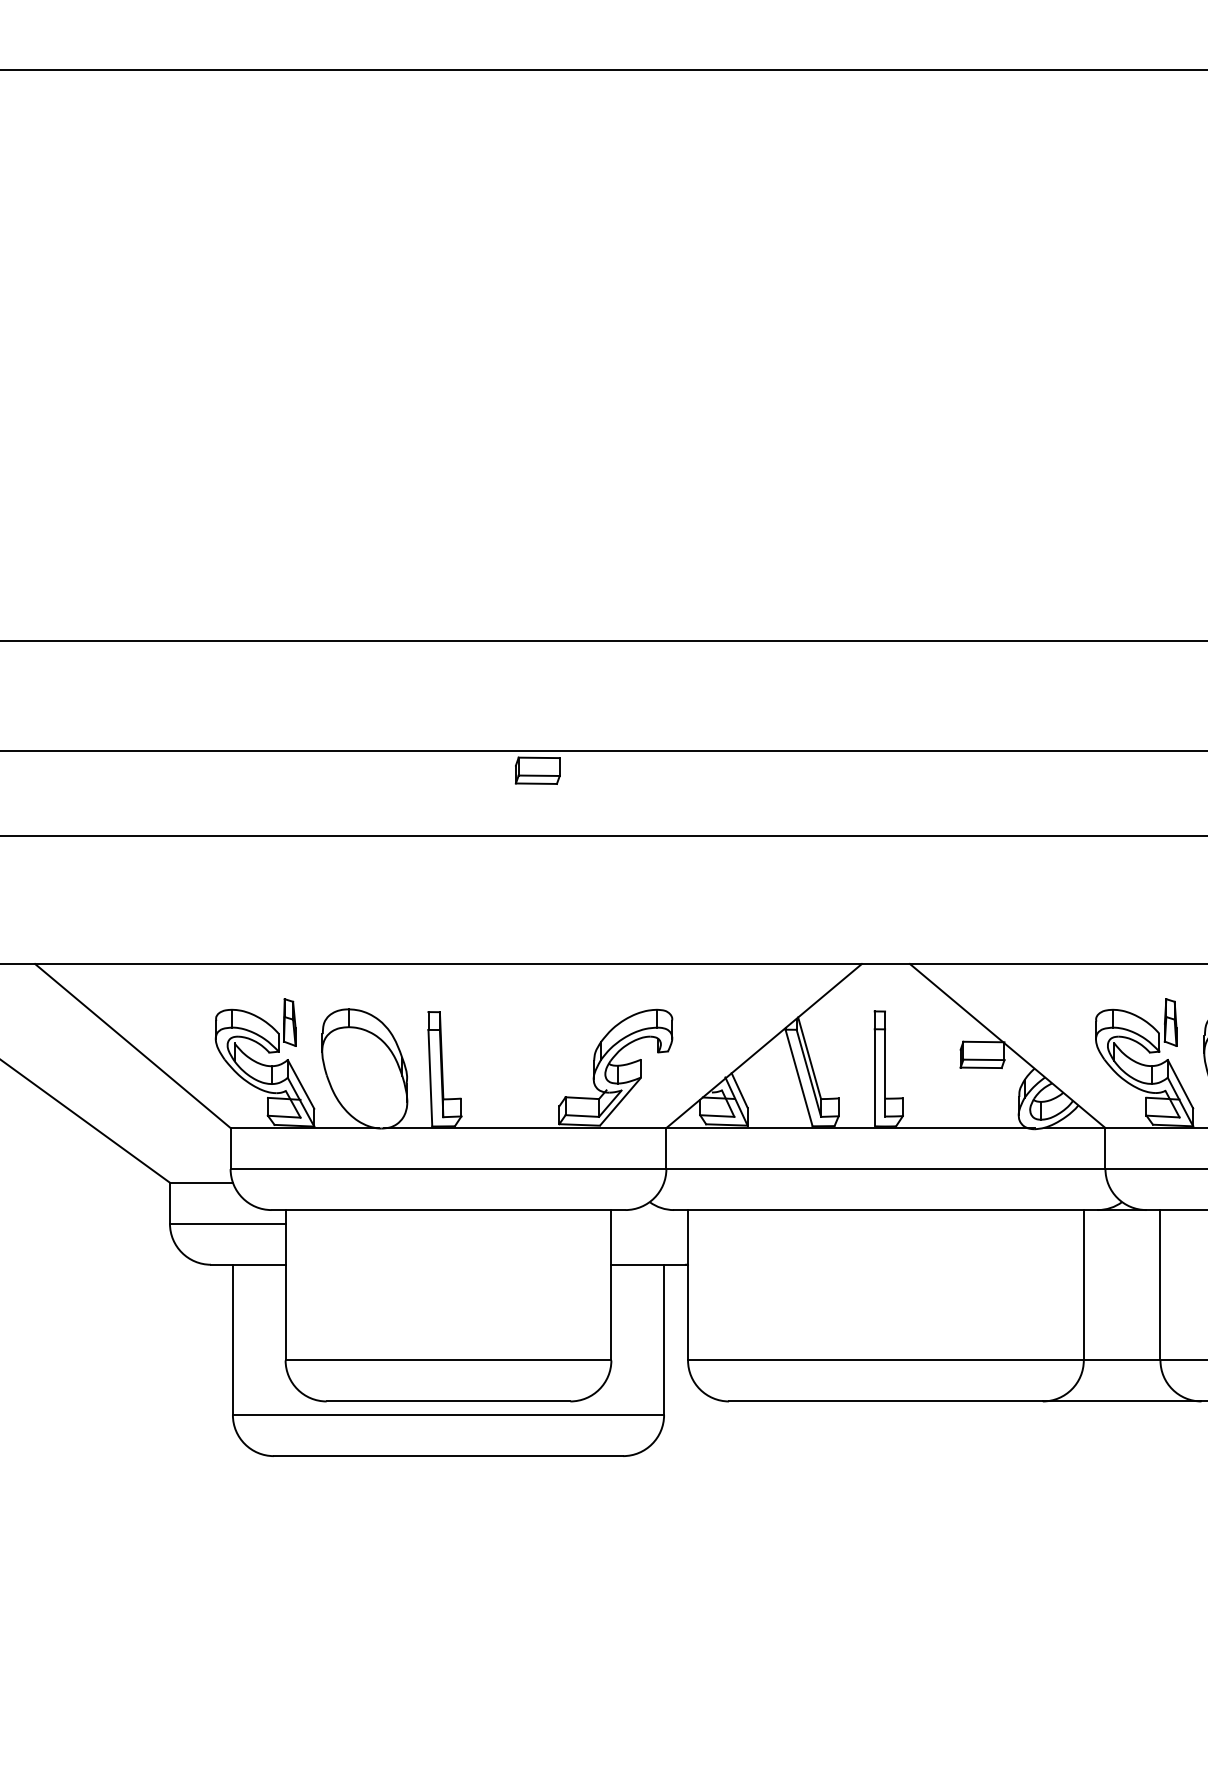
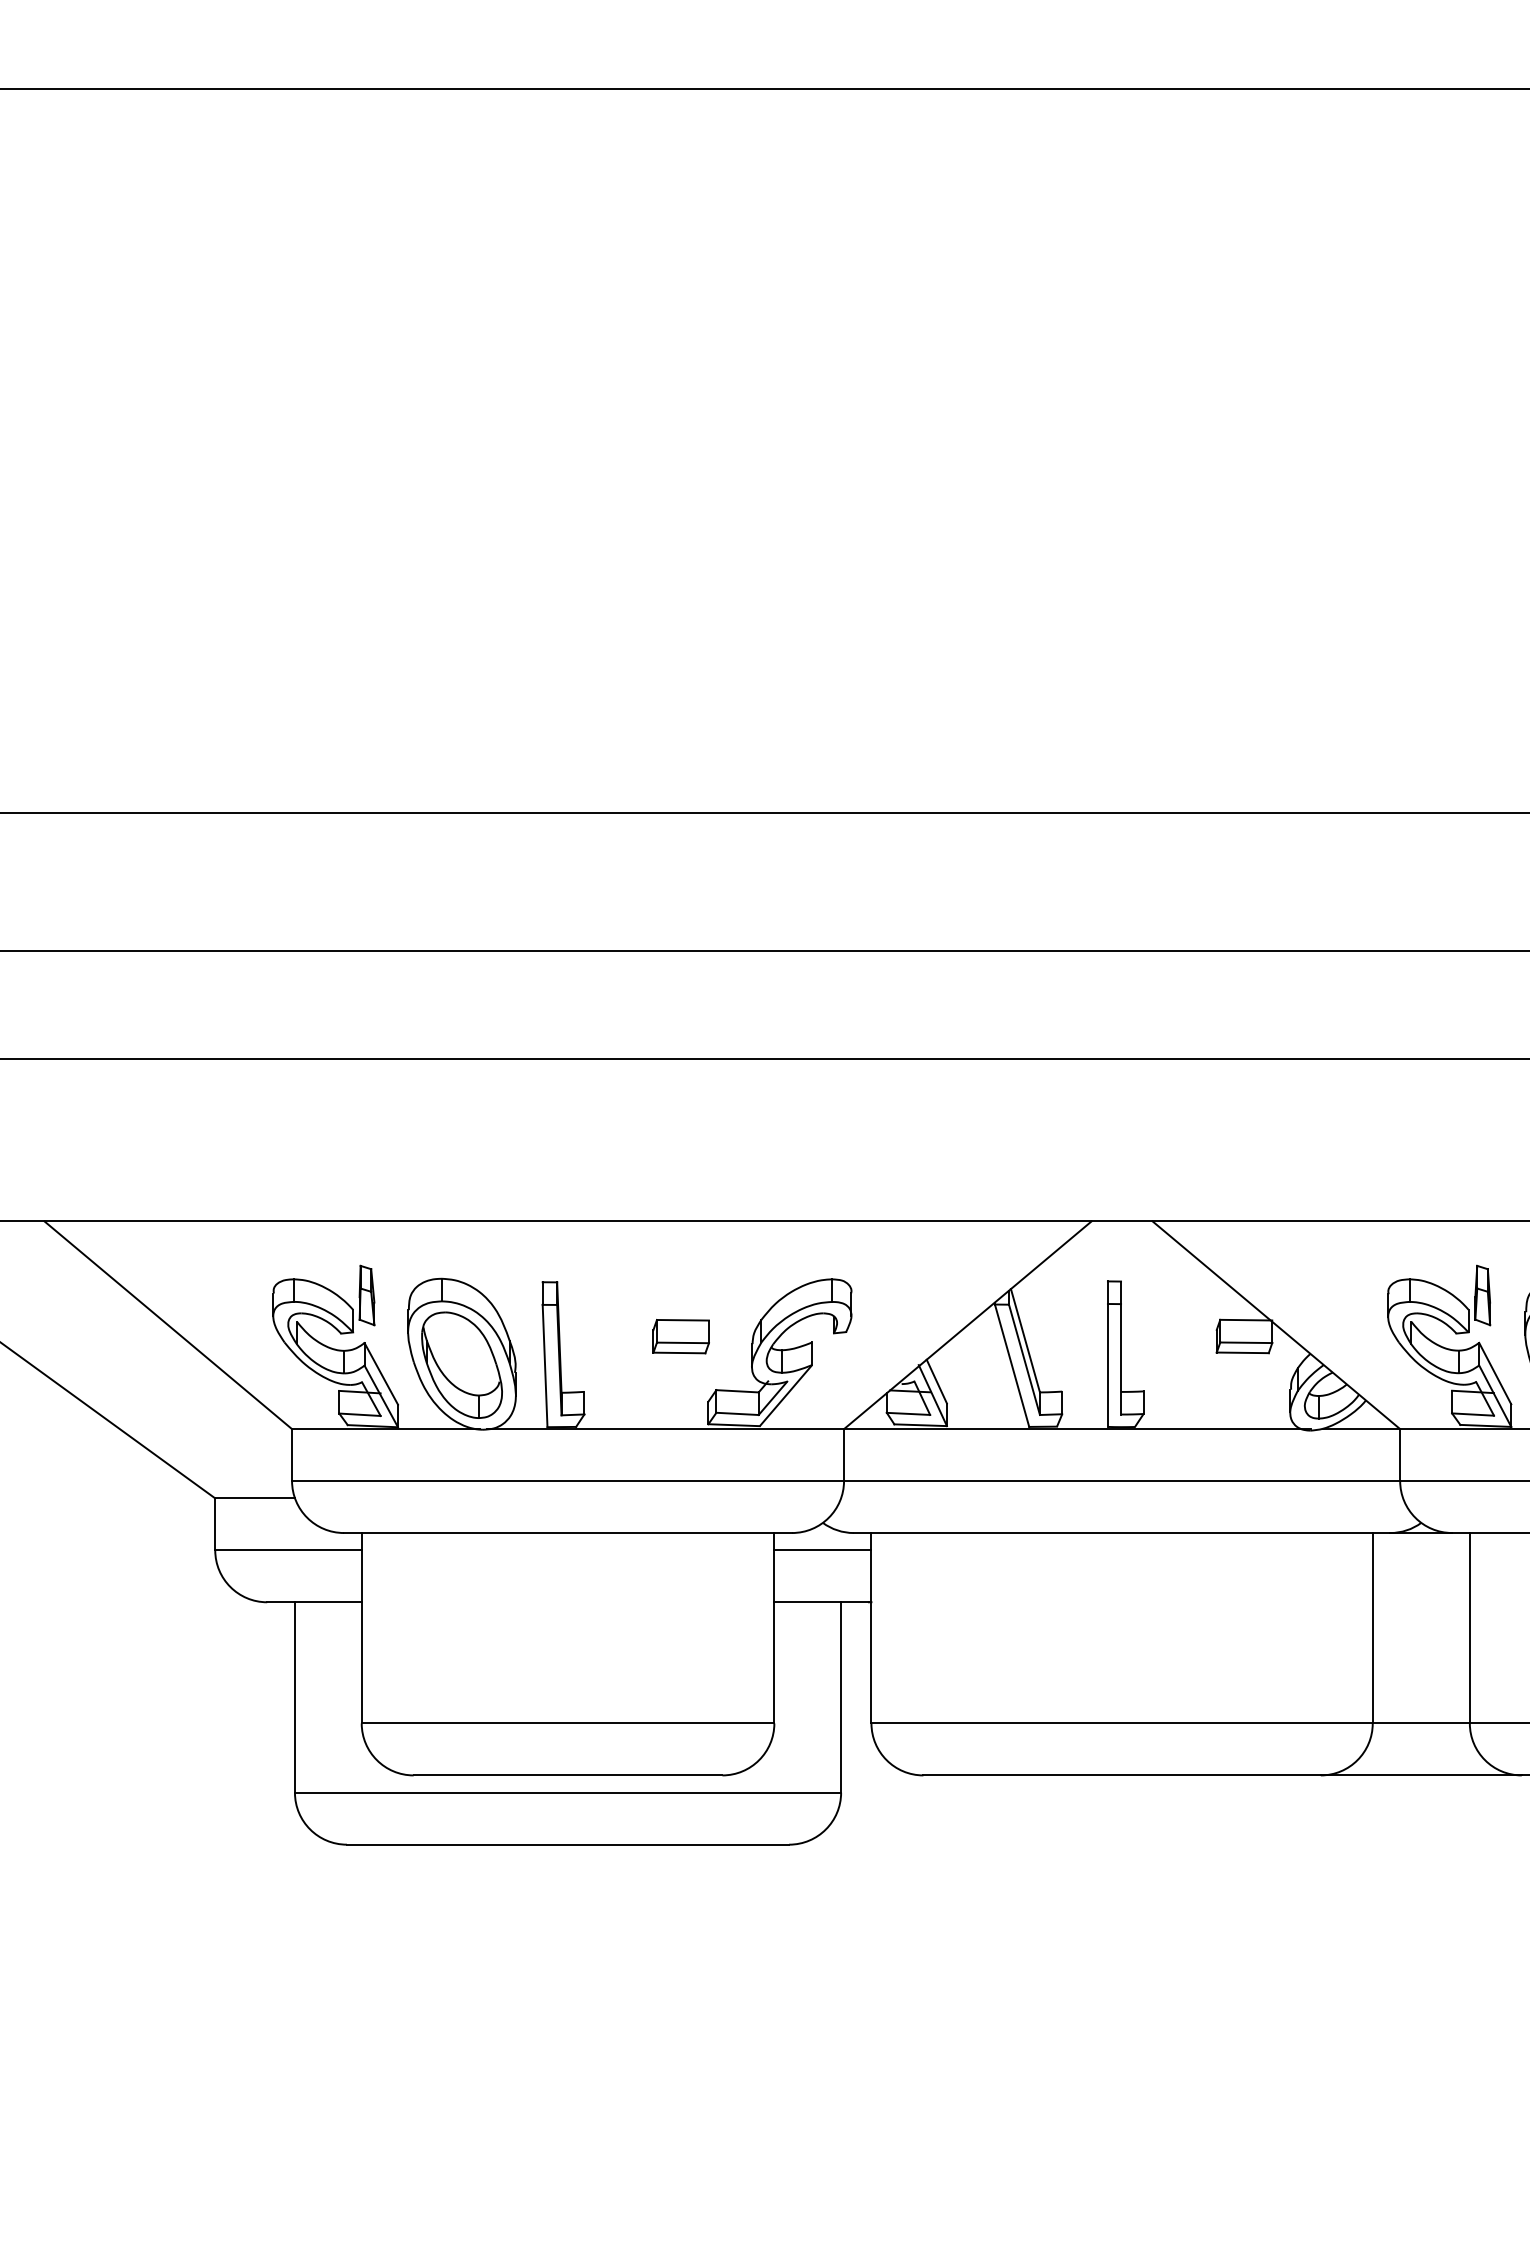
part: (537, 770) -> (680, 1336), moved
part: (364, 1077) -> (461, 1364), added
line: (649, 1223) -> (822, 1550), added

